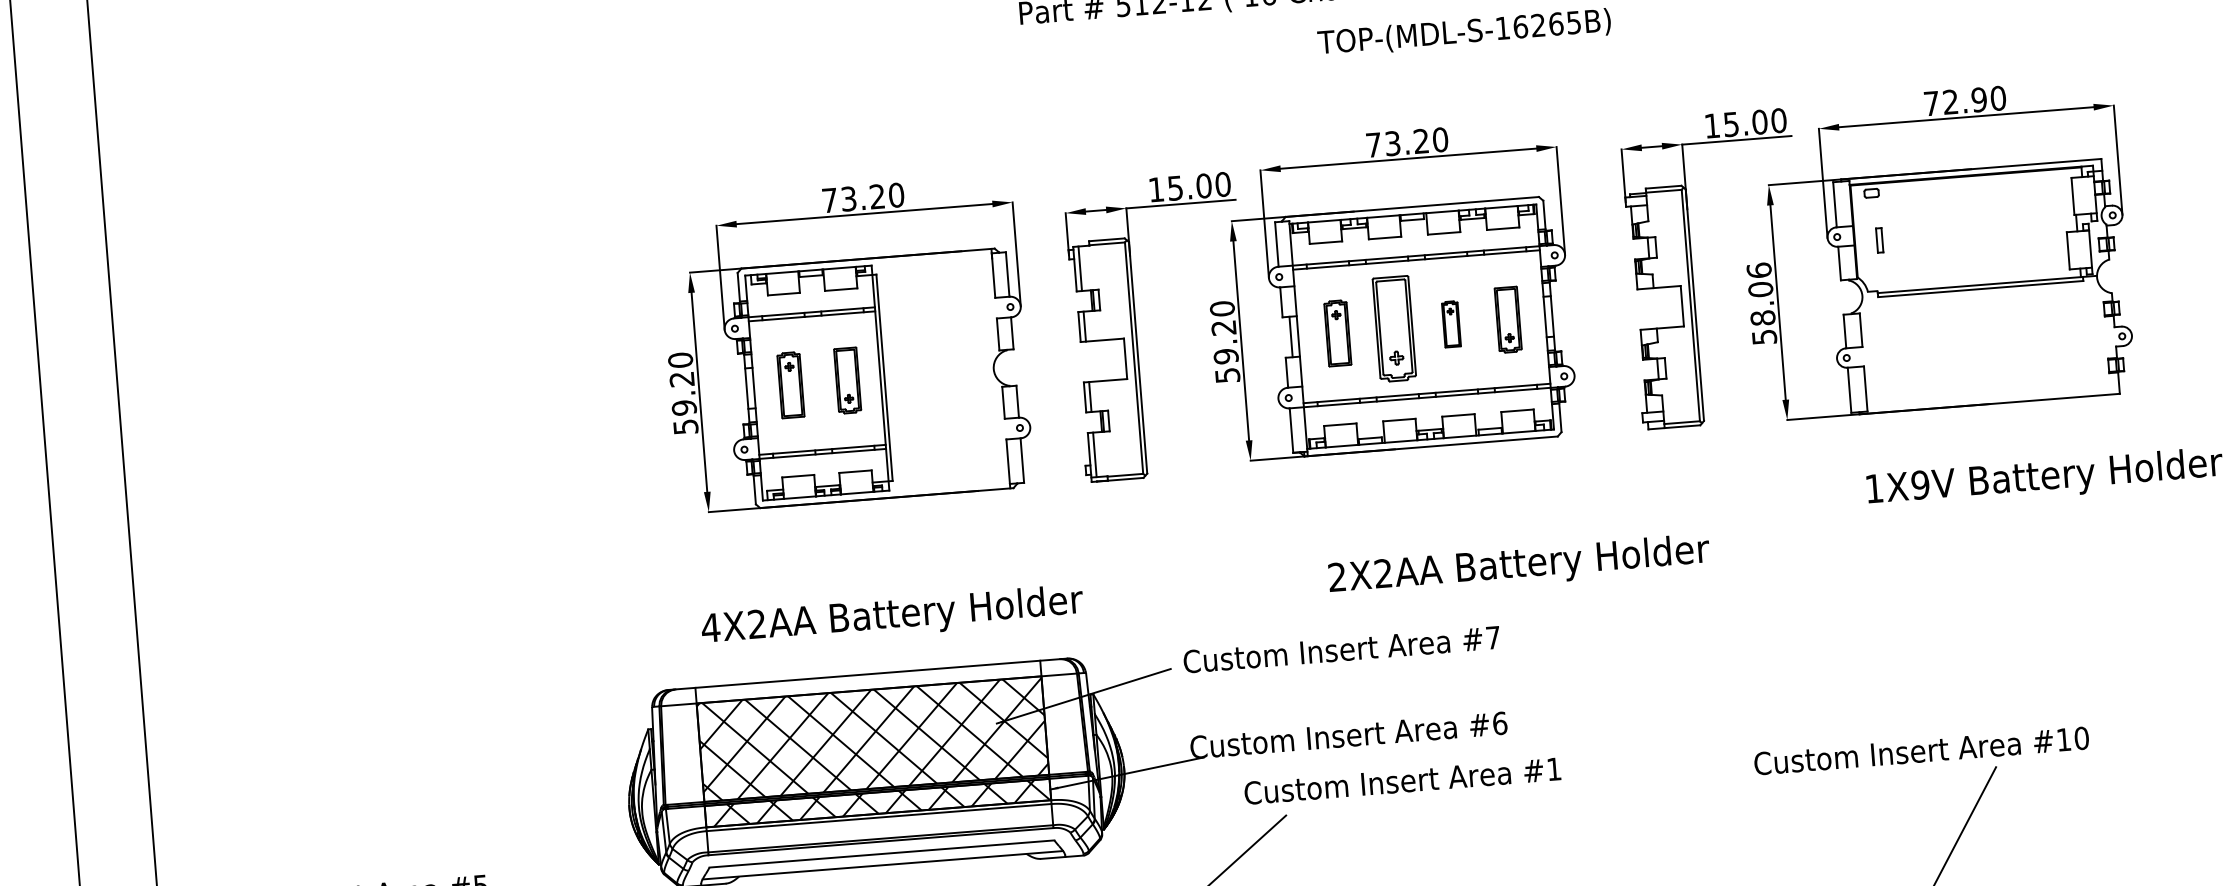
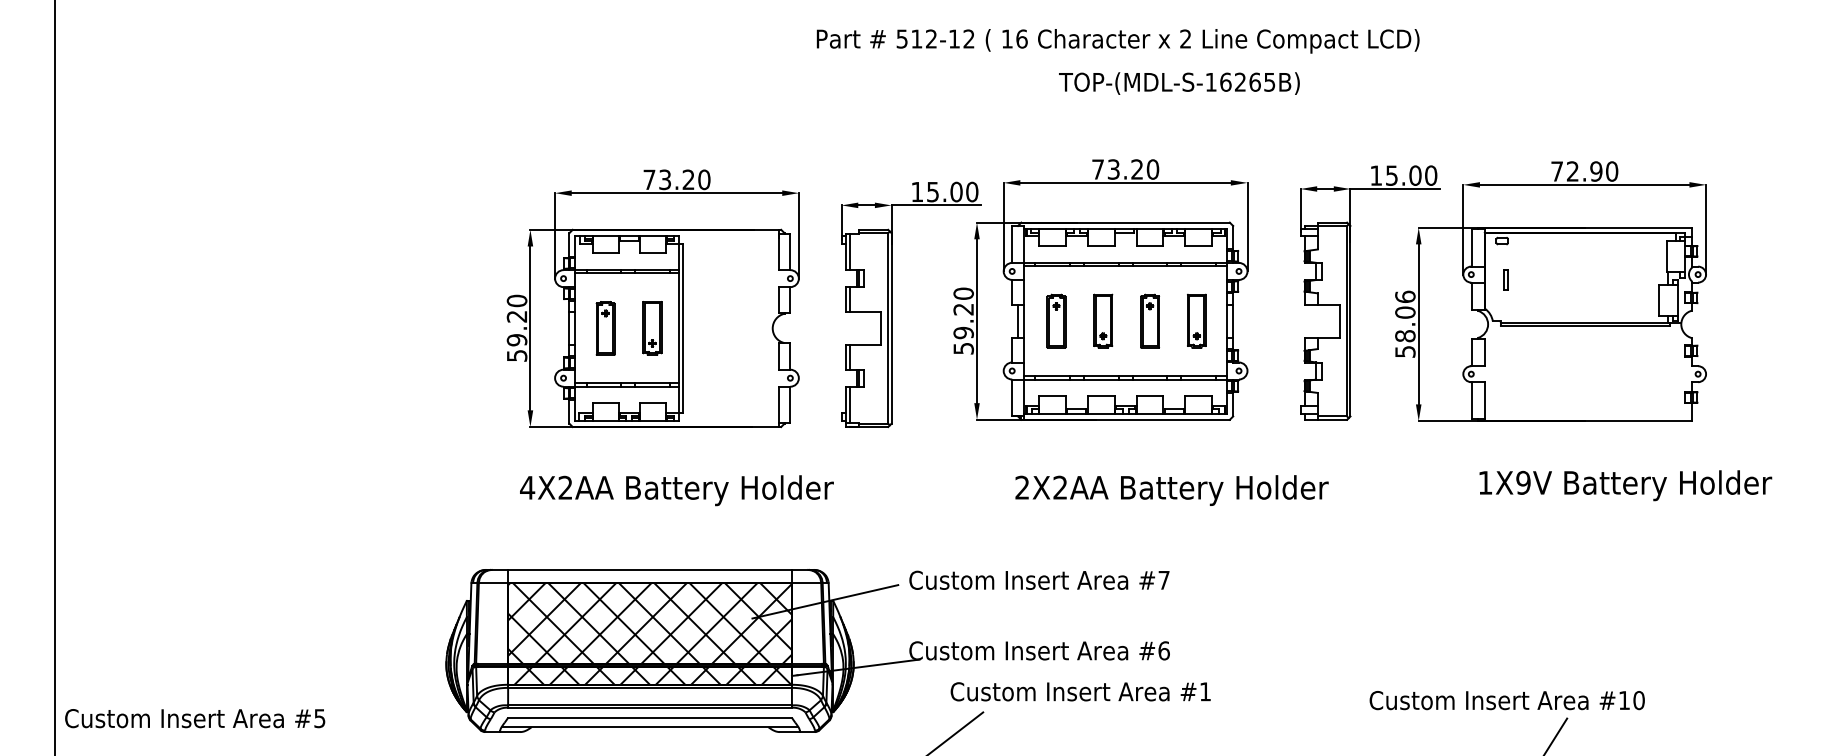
part: (1450, 323) -> (1149, 320), size x1.43
part: (1394, 327) -> (1103, 320), size x0.62
text: (1518, 566) -> (1171, 490), moved
text: (891, 616) -> (676, 490), moved

